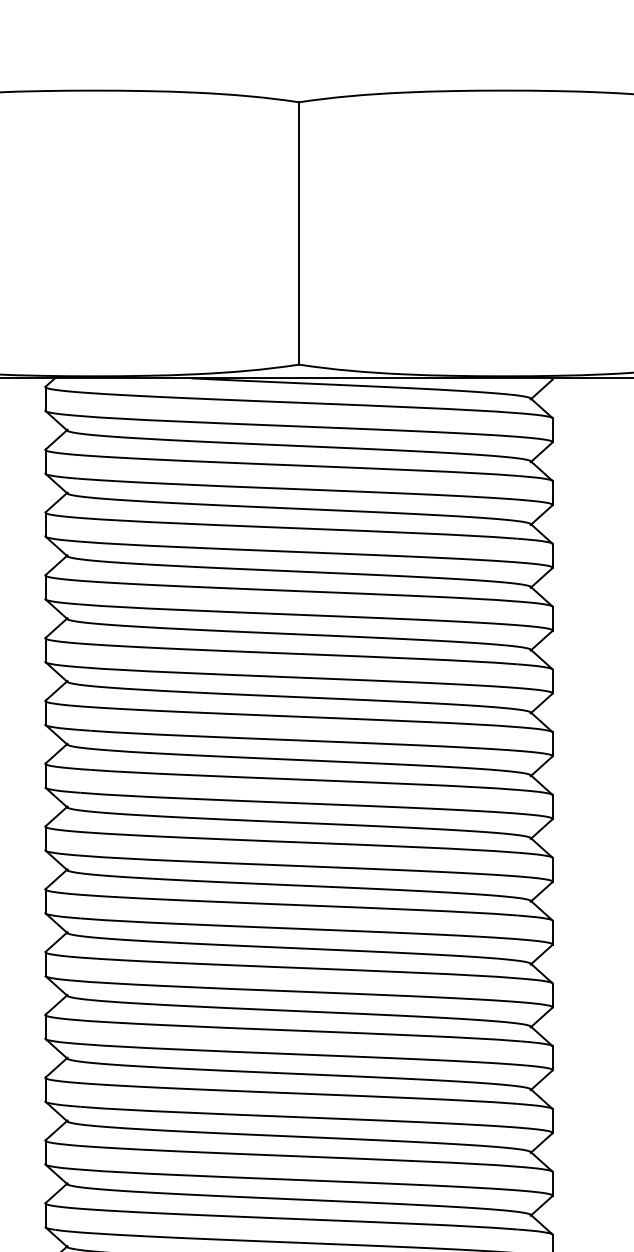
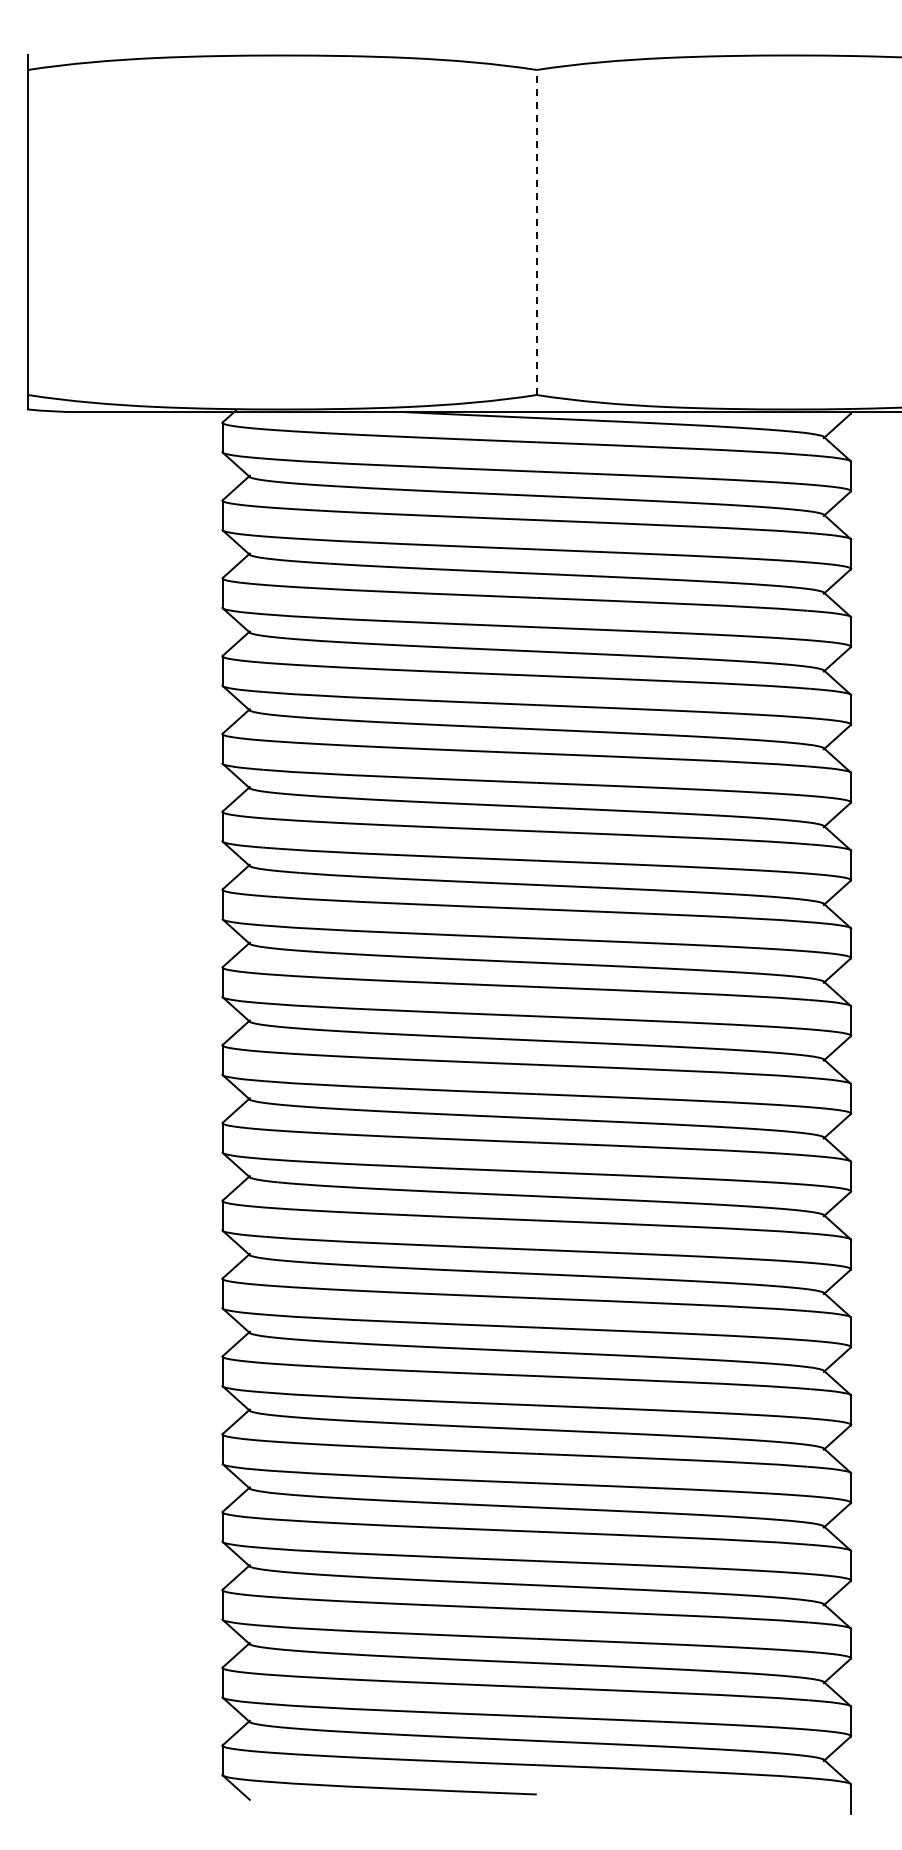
line: (298, 233) -> (536, 232), solid -> dashed

